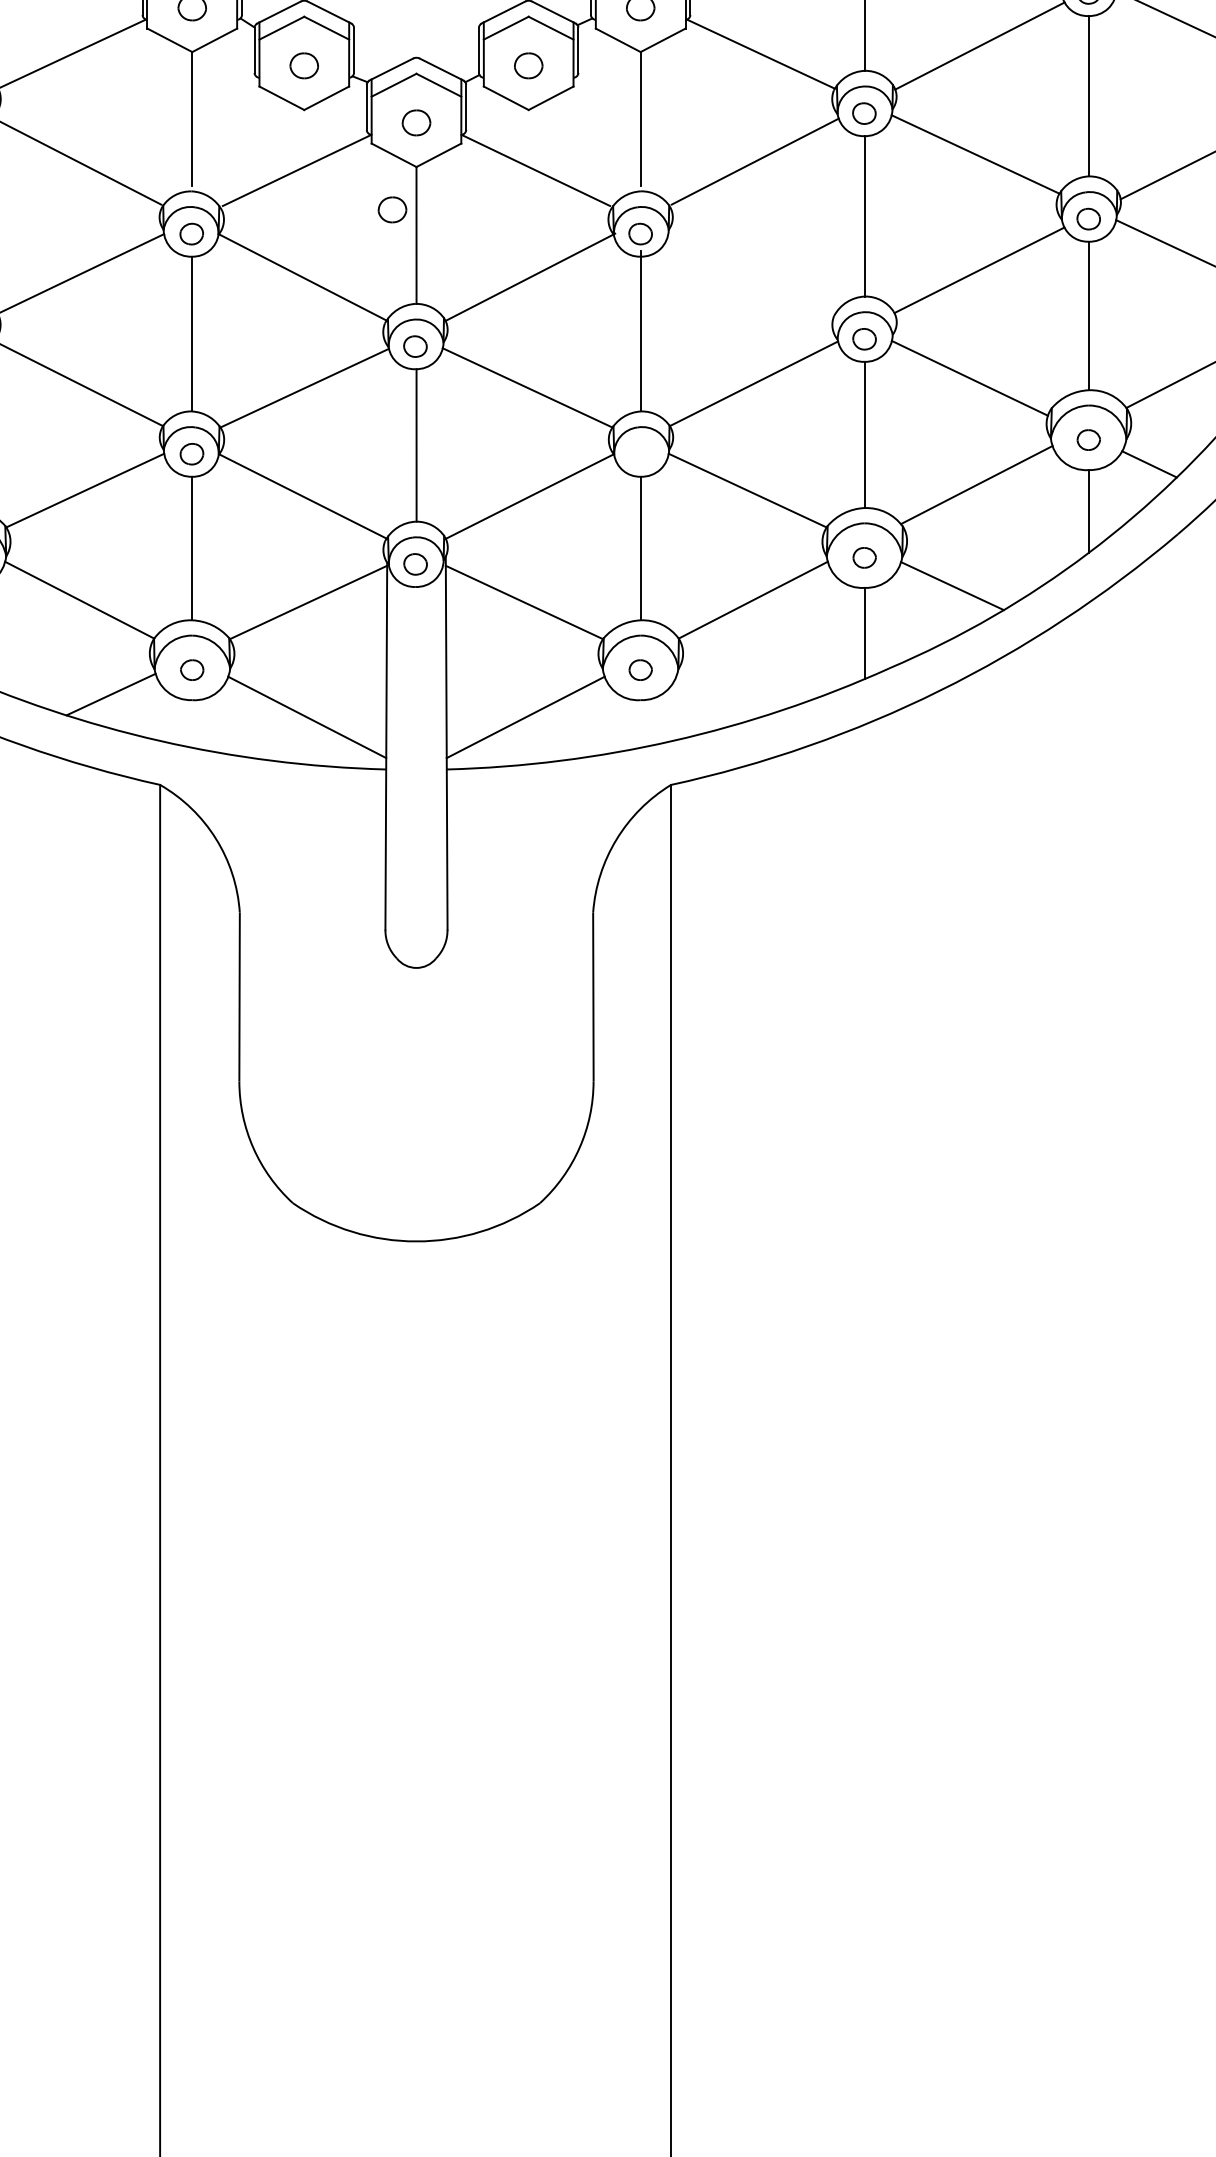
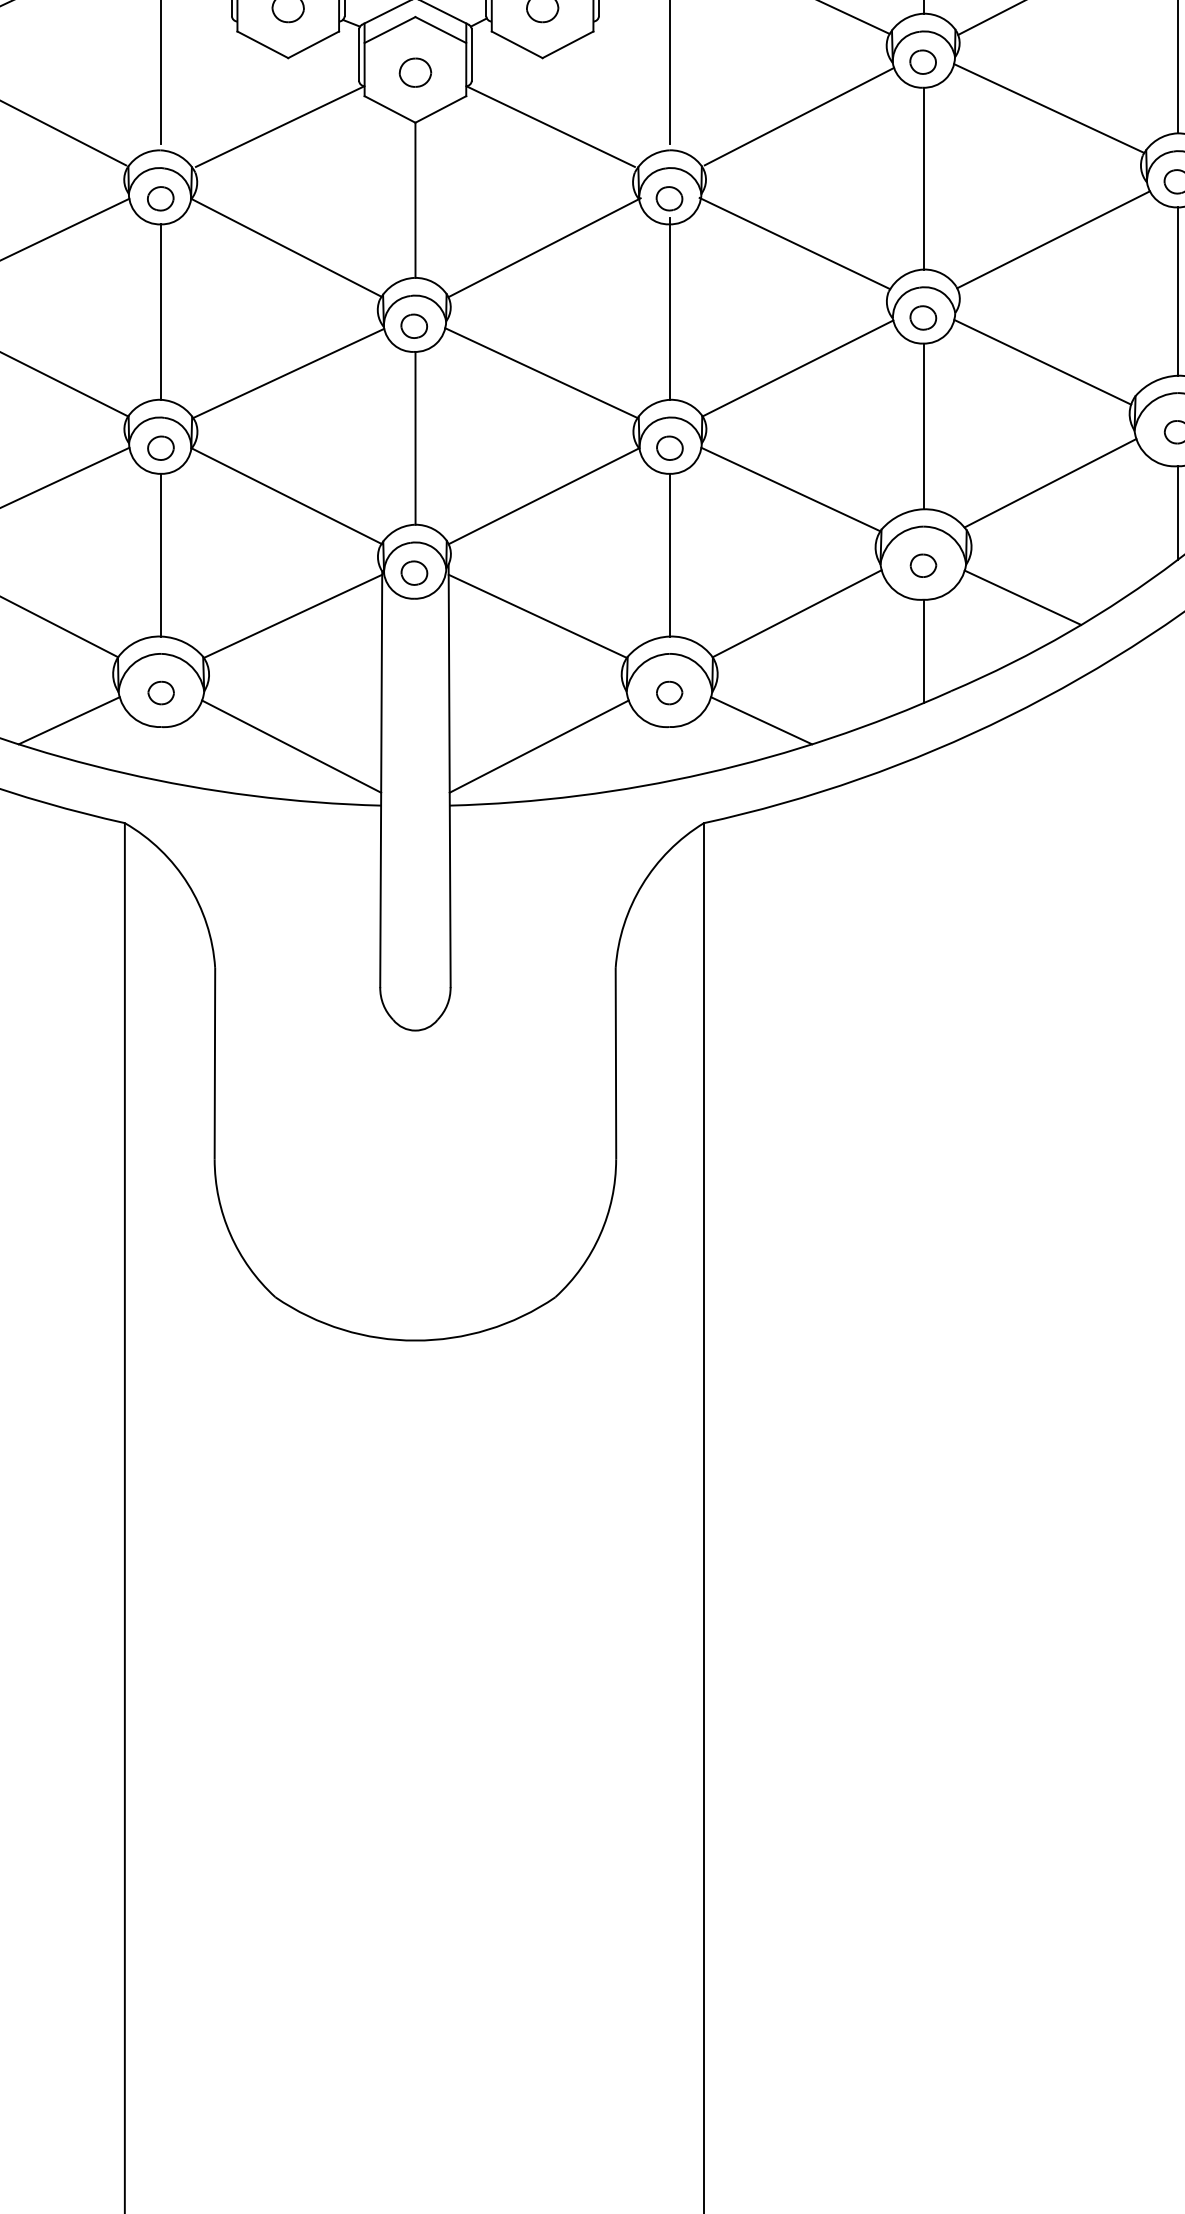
part: (392, 209) -> (388, 170), removed
line: (751, 273) -> (795, 243), added
part: (640, 454) -> (669, 448), added
line: (721, 694) -> (761, 720), added

